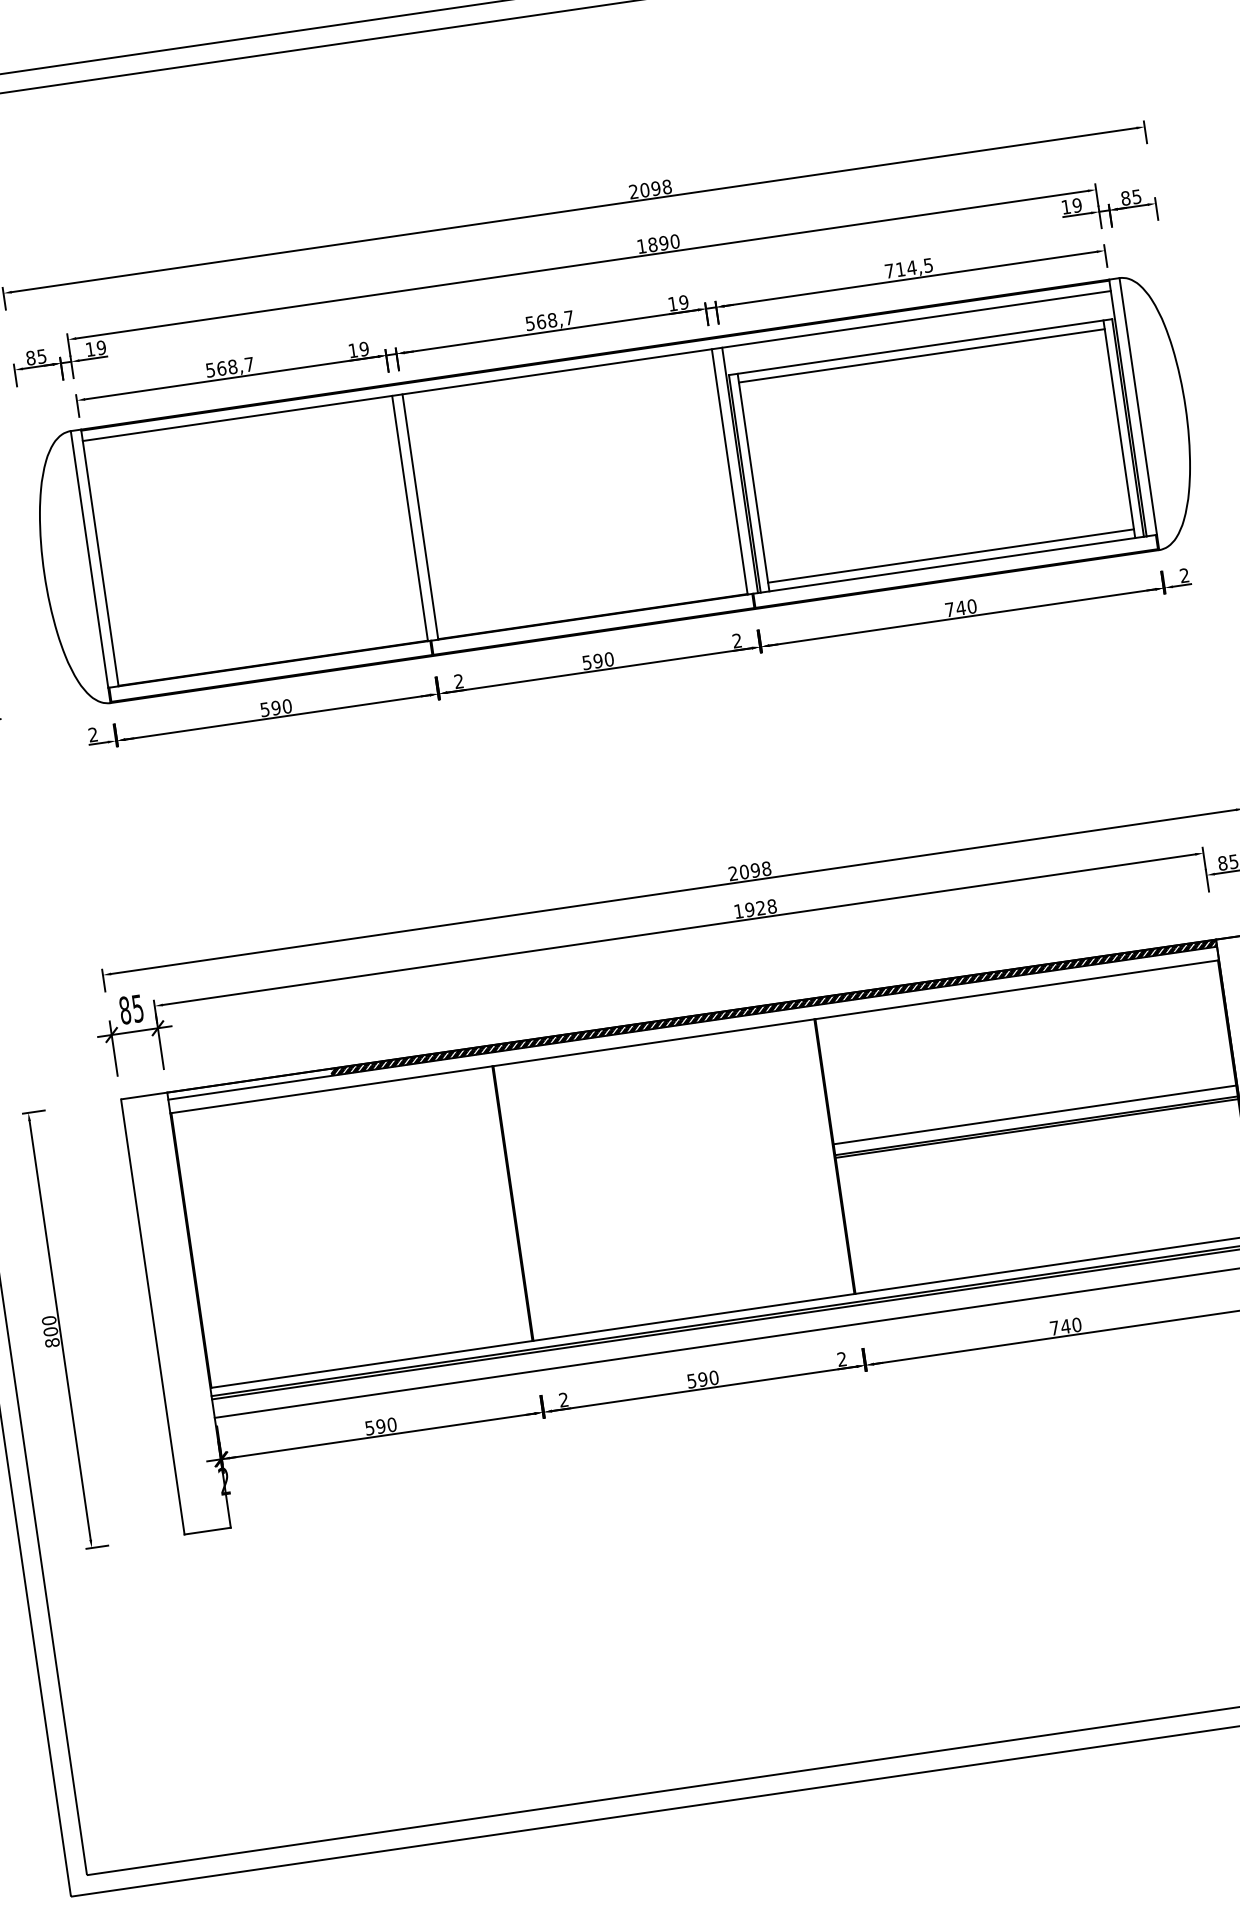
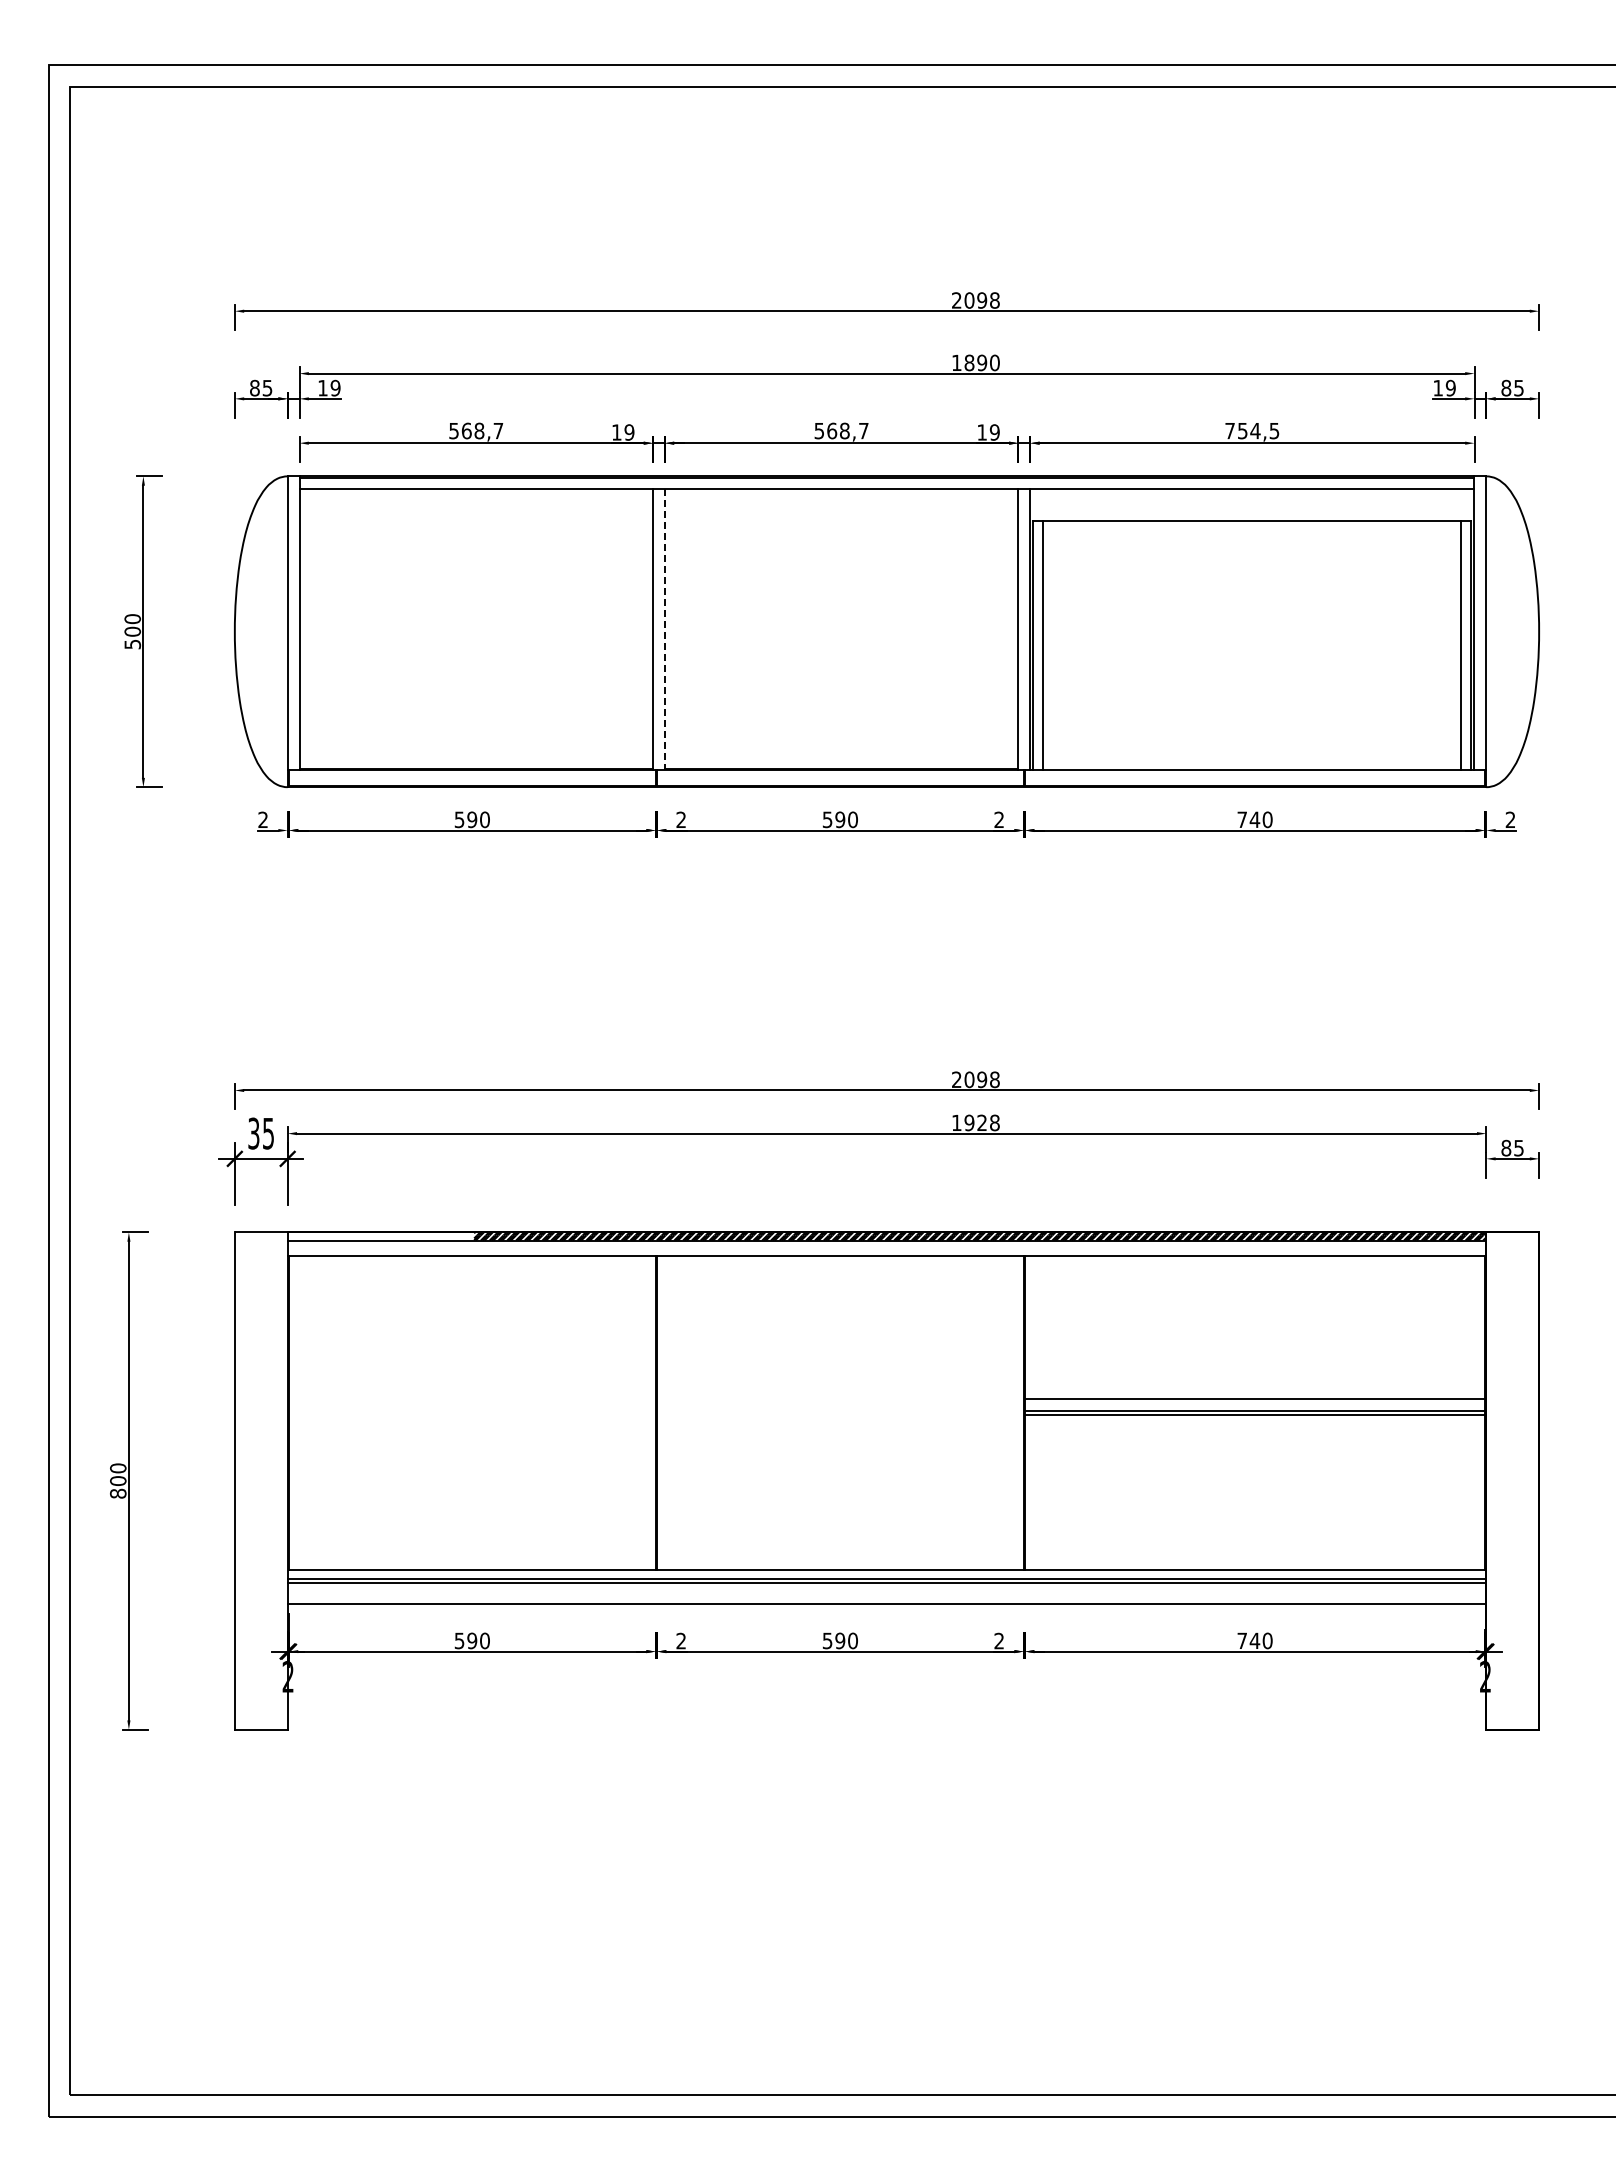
text: (900, 269) -> (1242, 431), 714,5 -> 754,5
line: (922, 356) -> (1252, 531), removed
line: (420, 517) -> (664, 630), solid -> dashed
line: (951, 555) -> (1252, 759), removed
text: (124, 1010) -> (253, 1133), 85 -> 35

